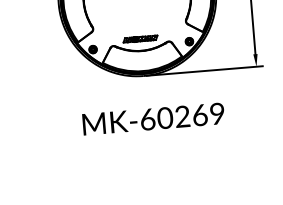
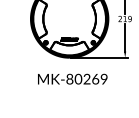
text: (146, 118) -> (69, 78), MK-60269 -> MK-80269

